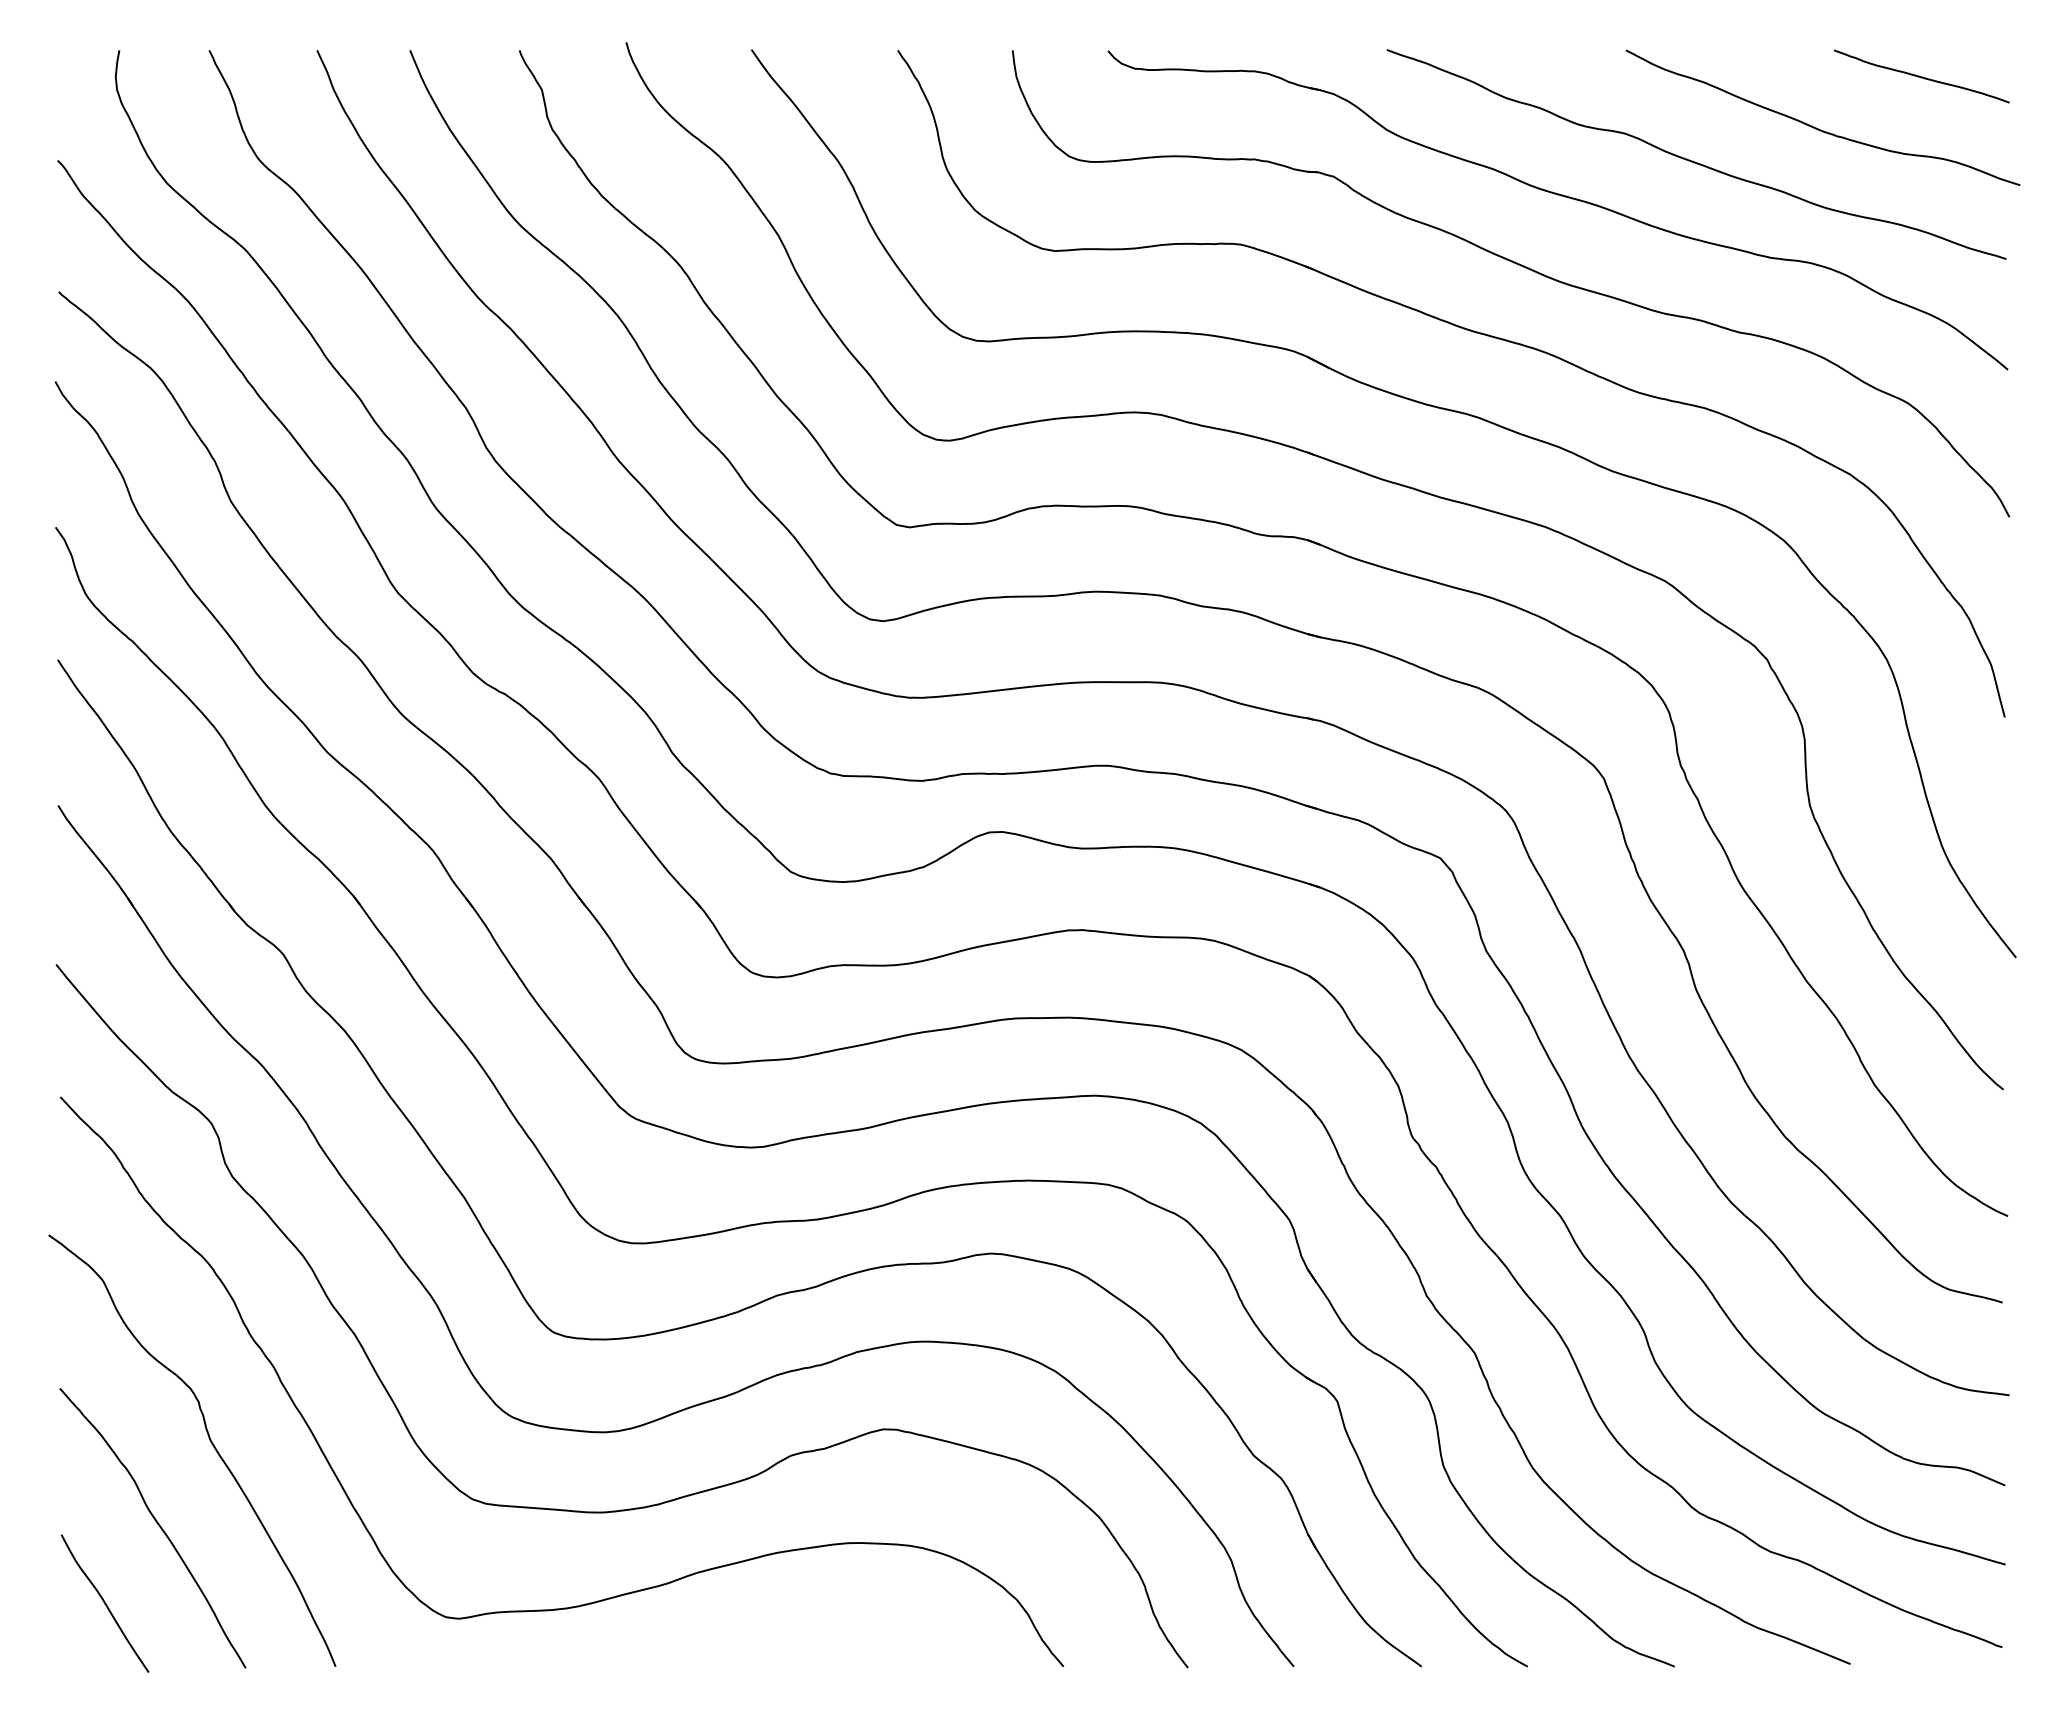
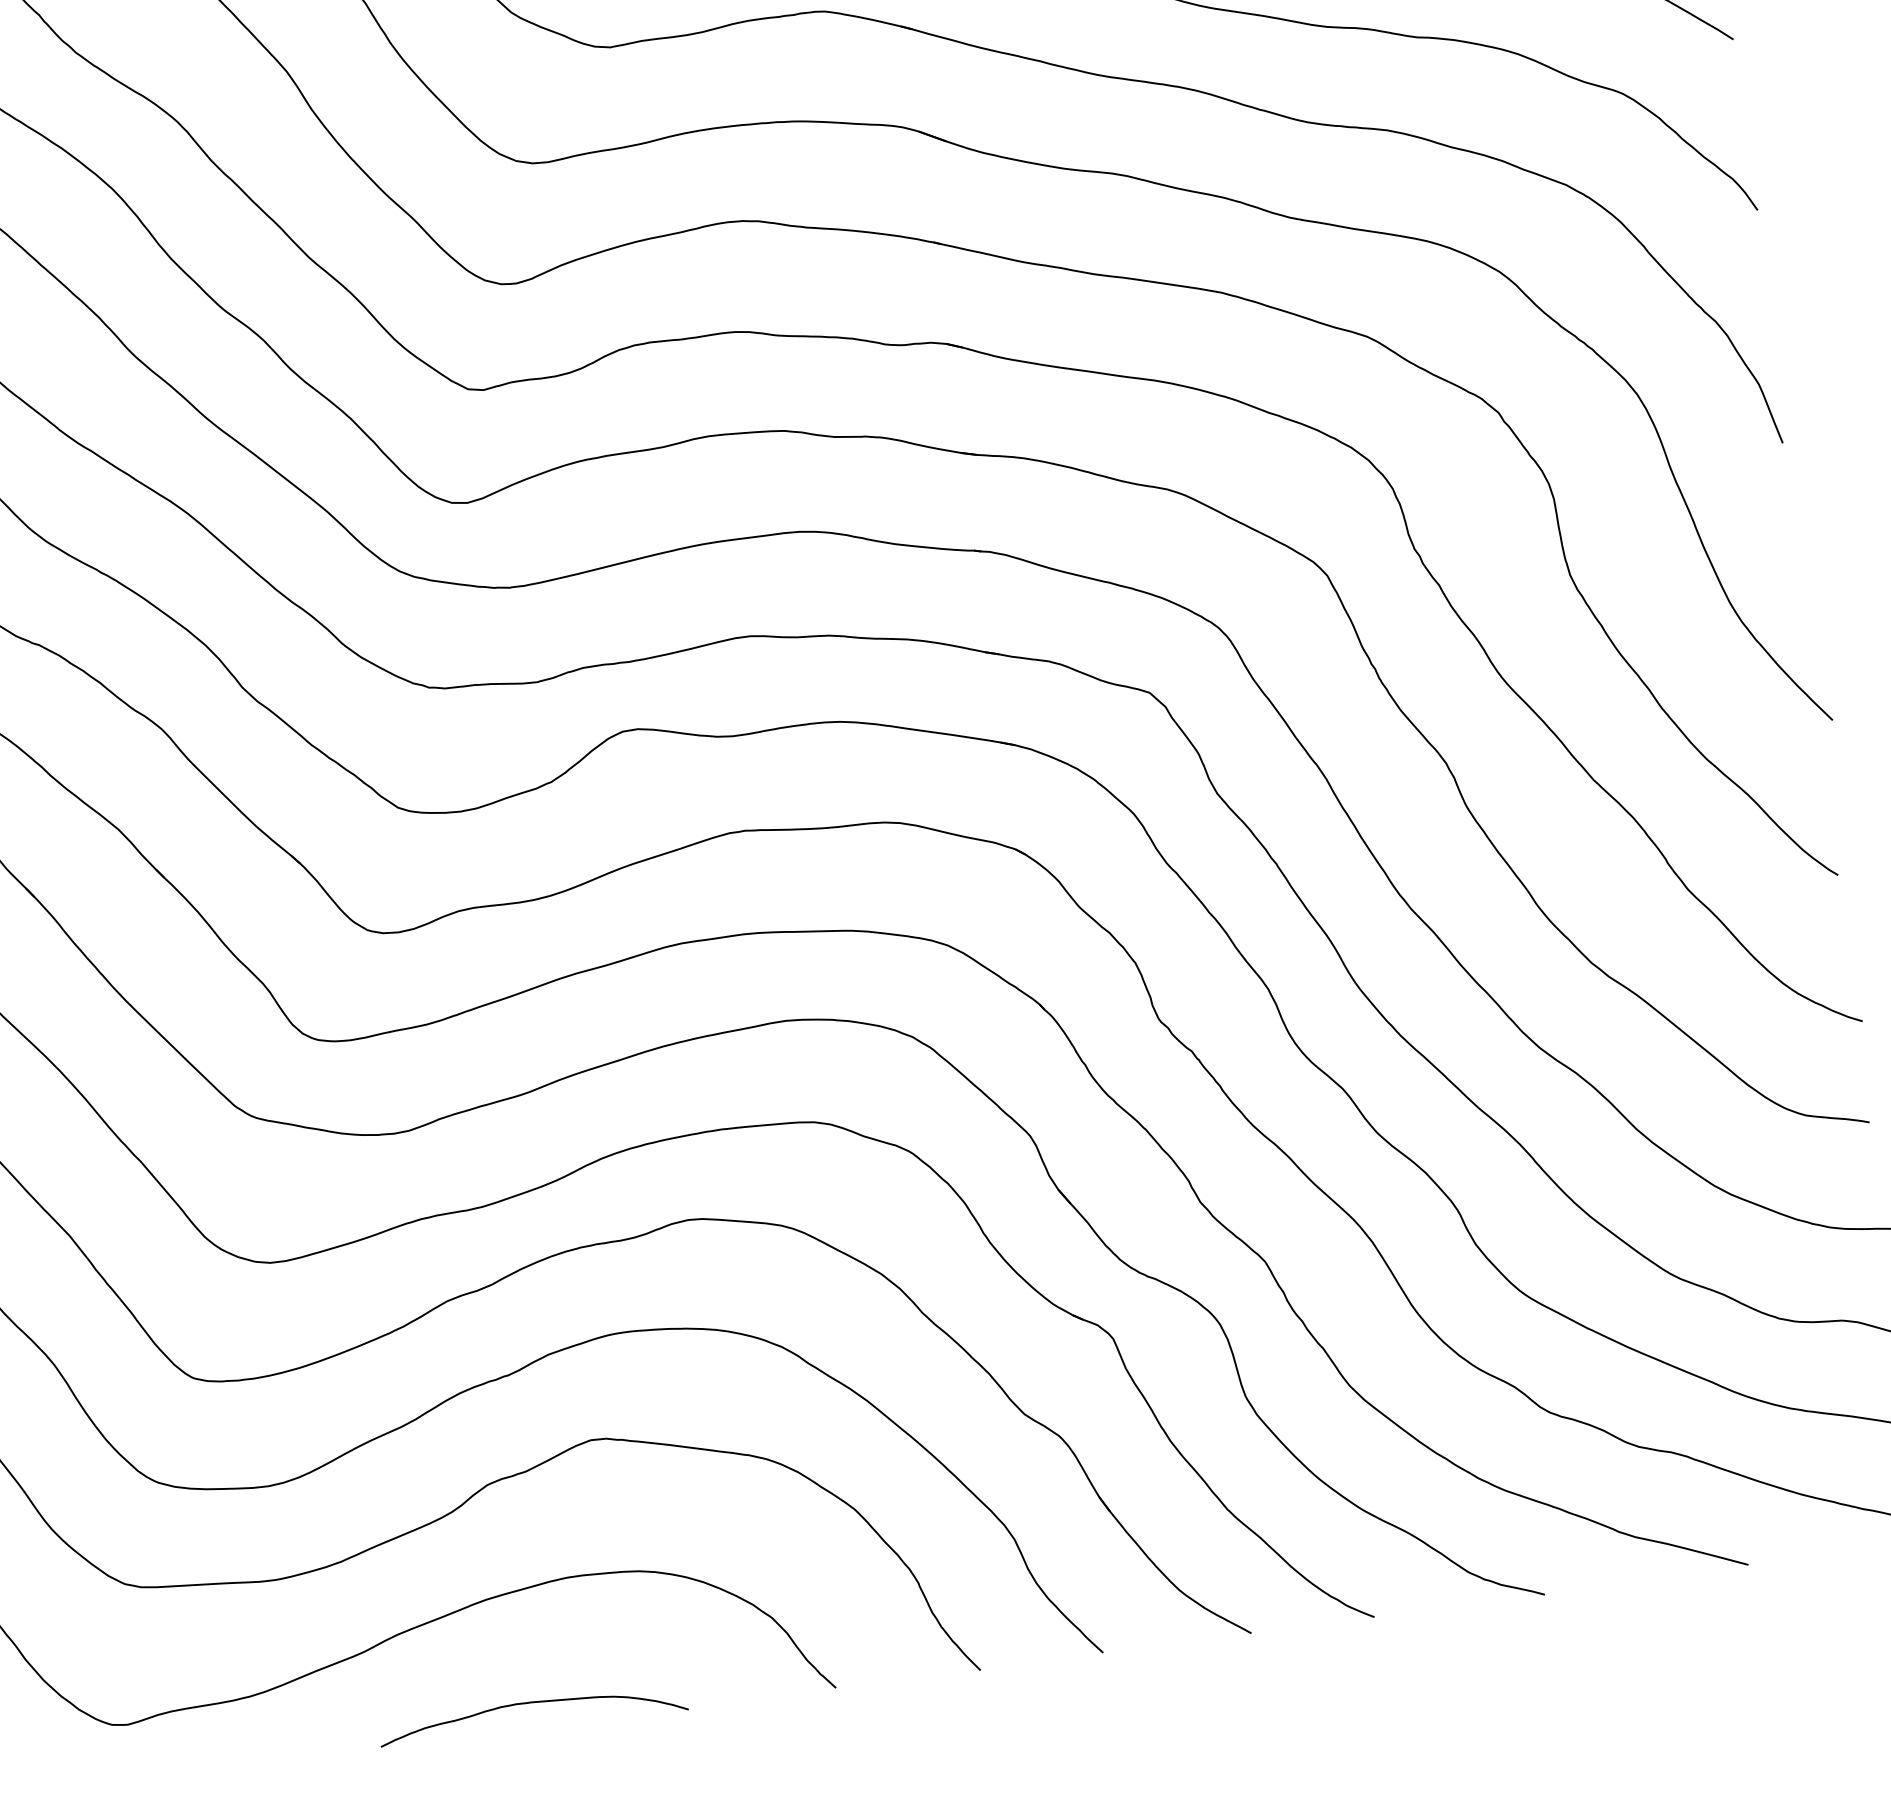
curve: (803, 1645) -> (531, 1703), added

